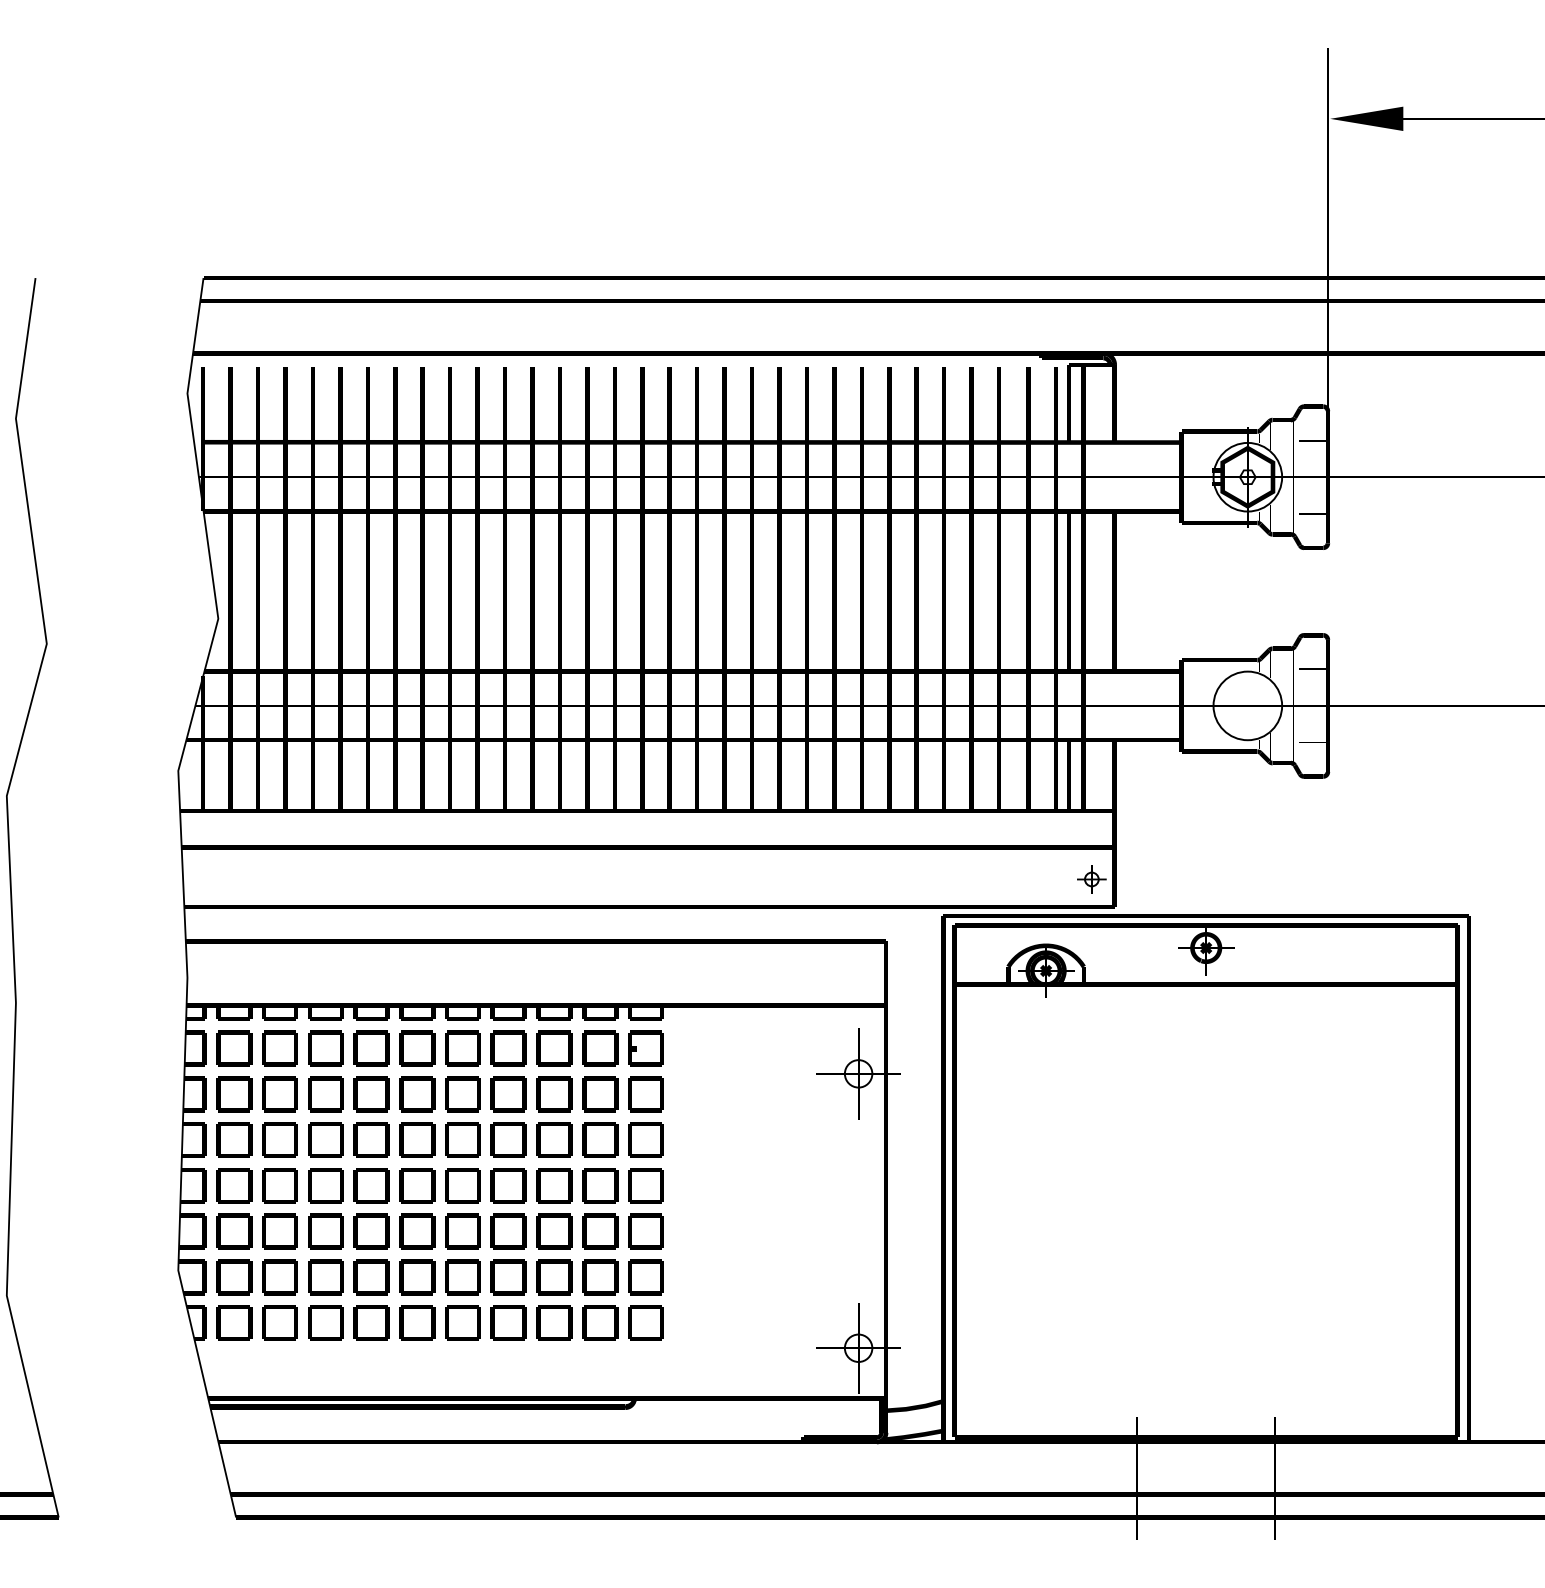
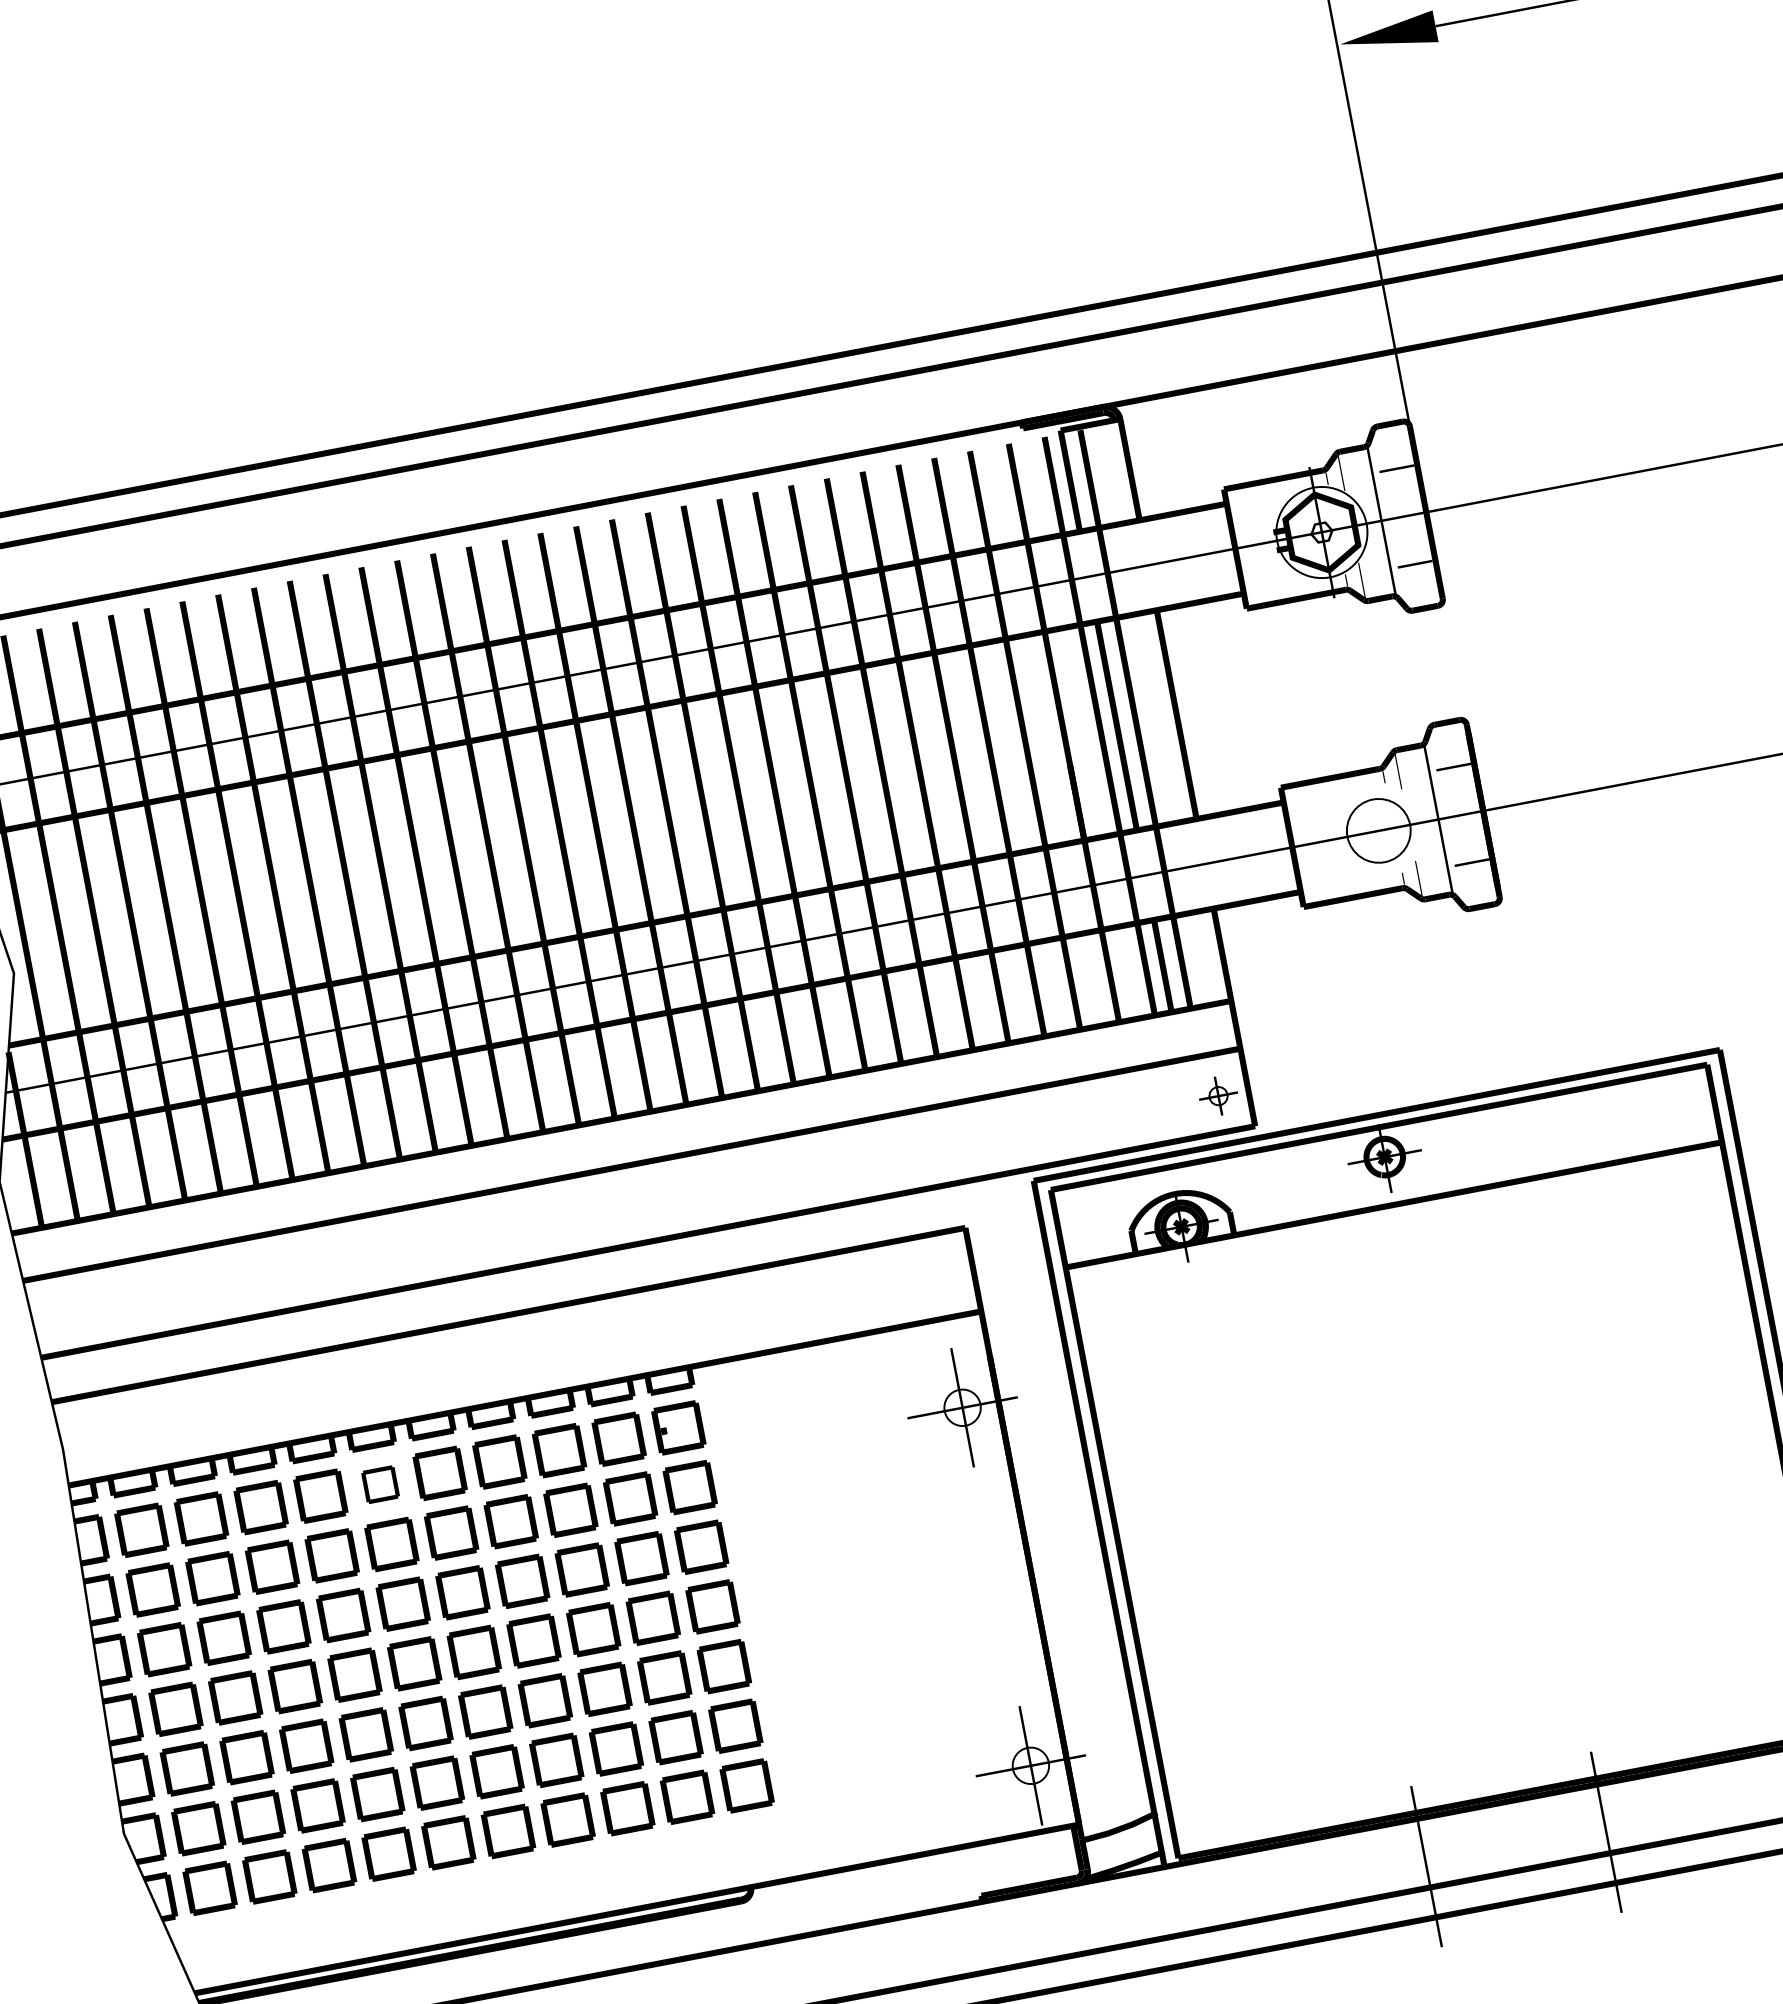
circle: (1247, 705) -> (1378, 830), size x0.7
part: (417, 1048) -> (380, 1484), size x0.7

